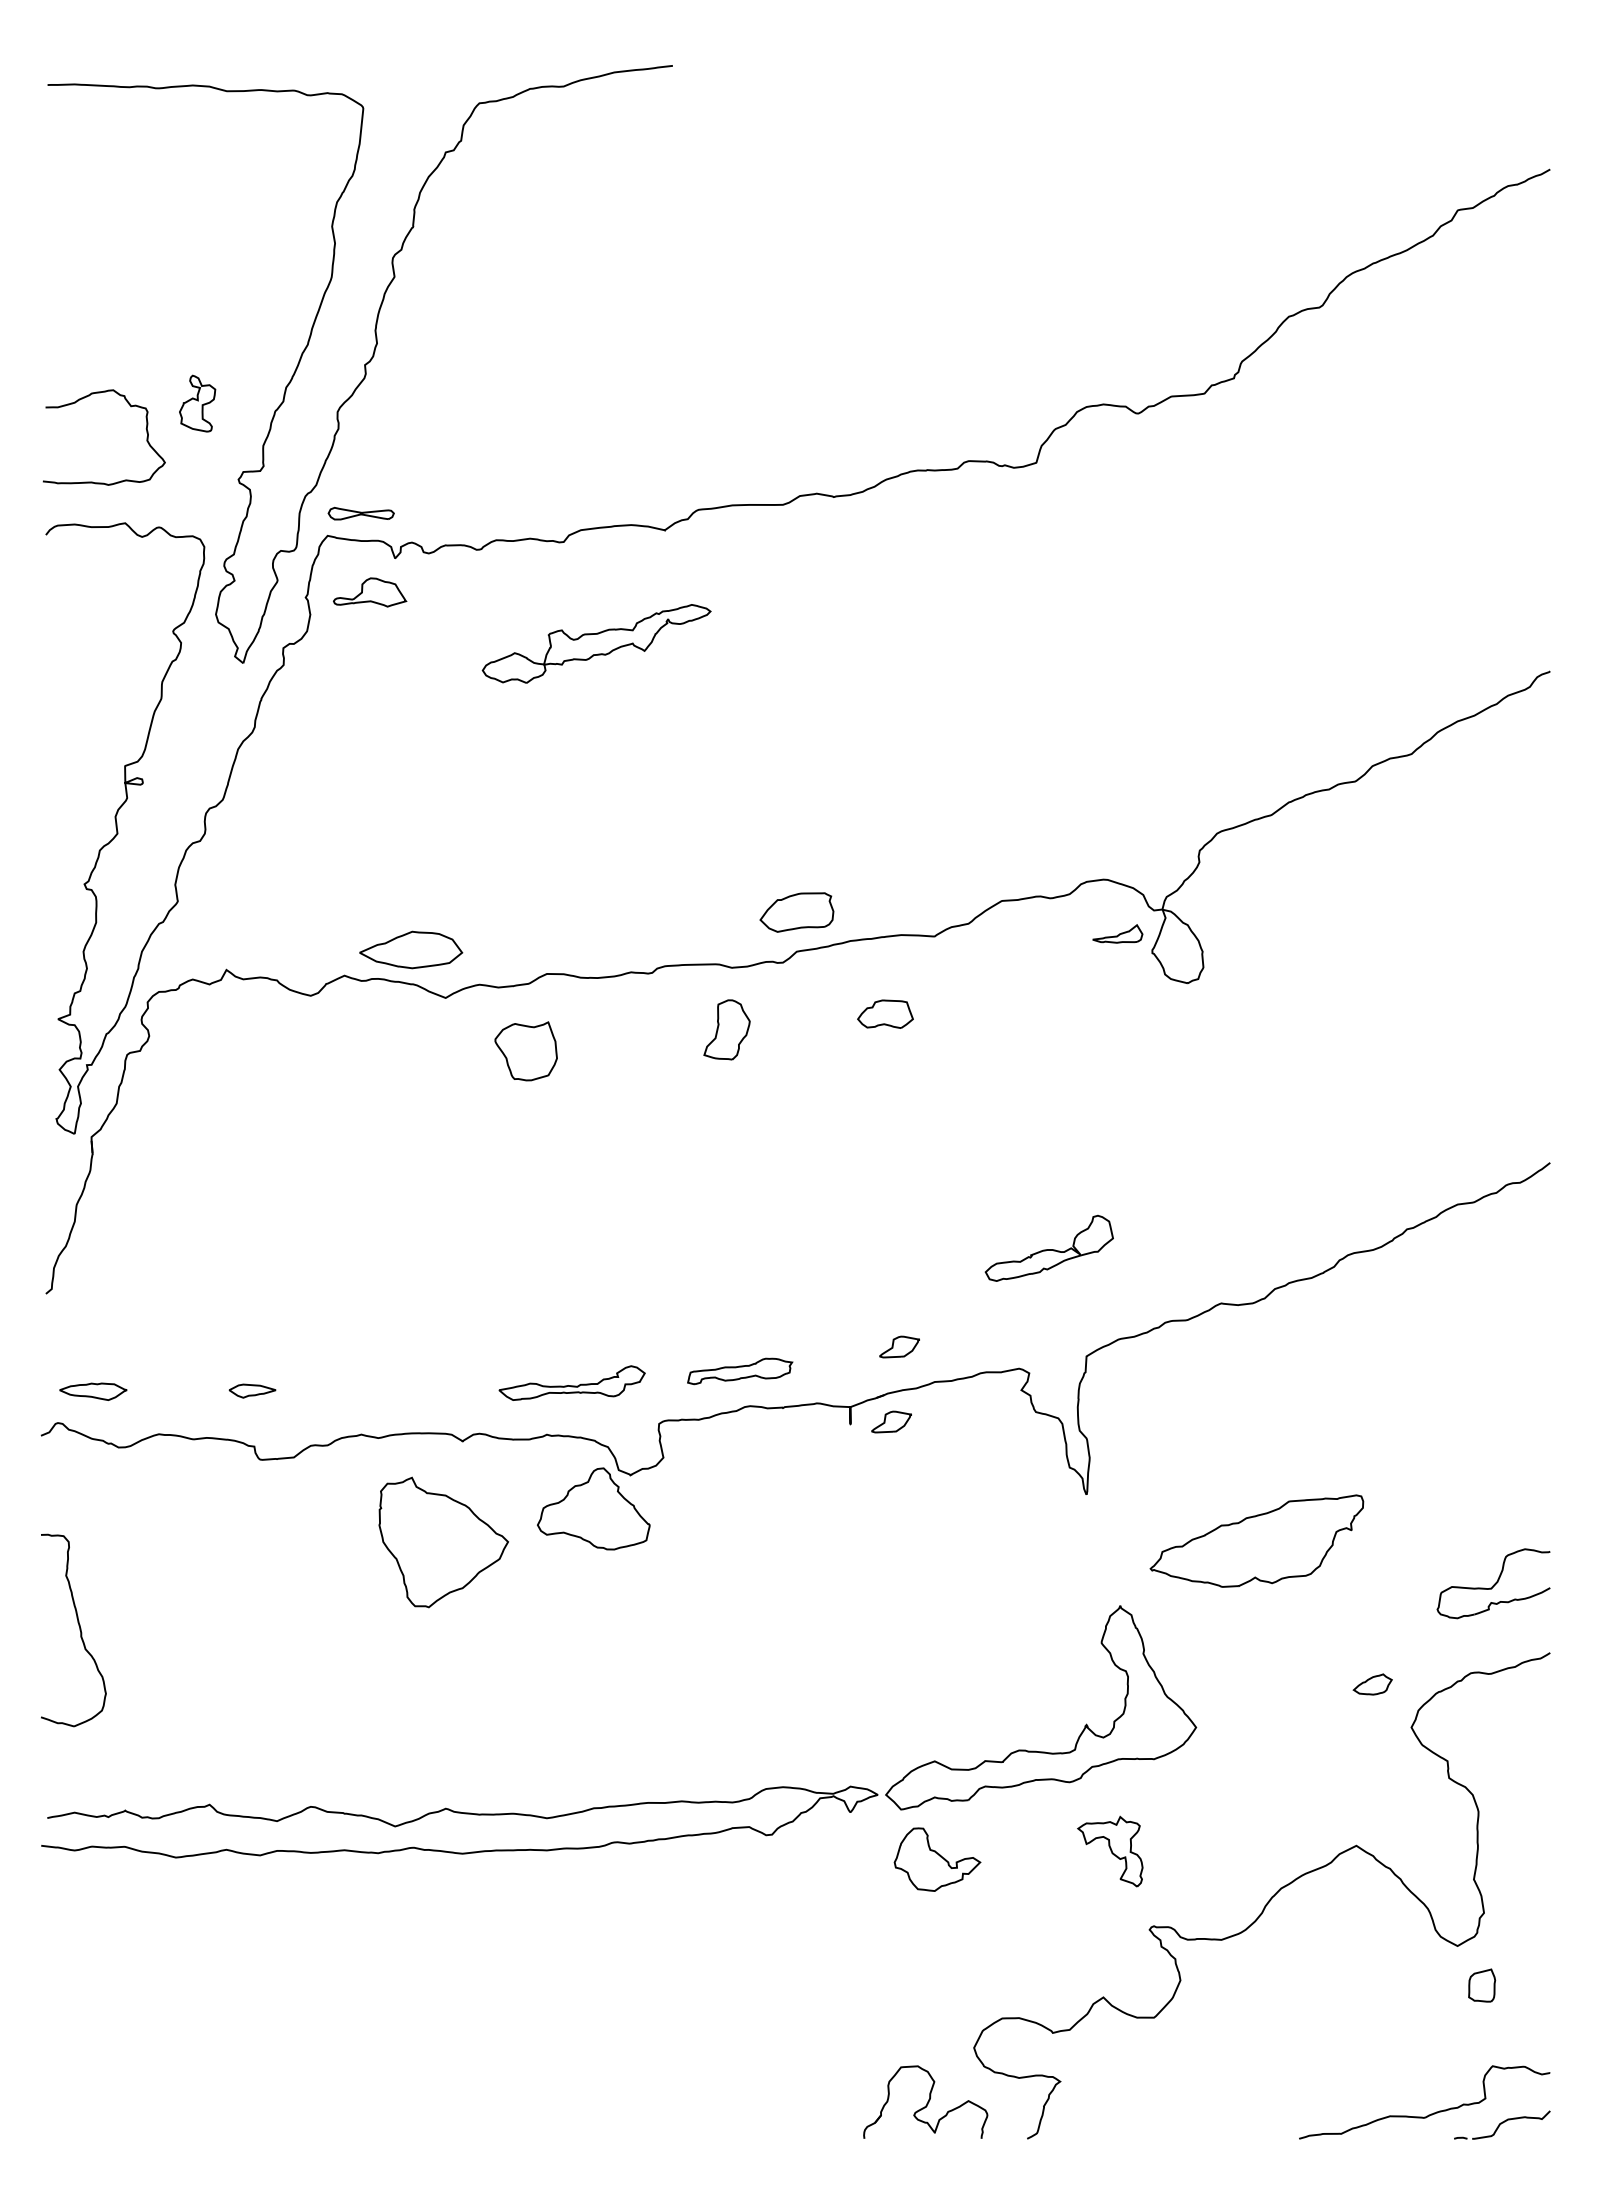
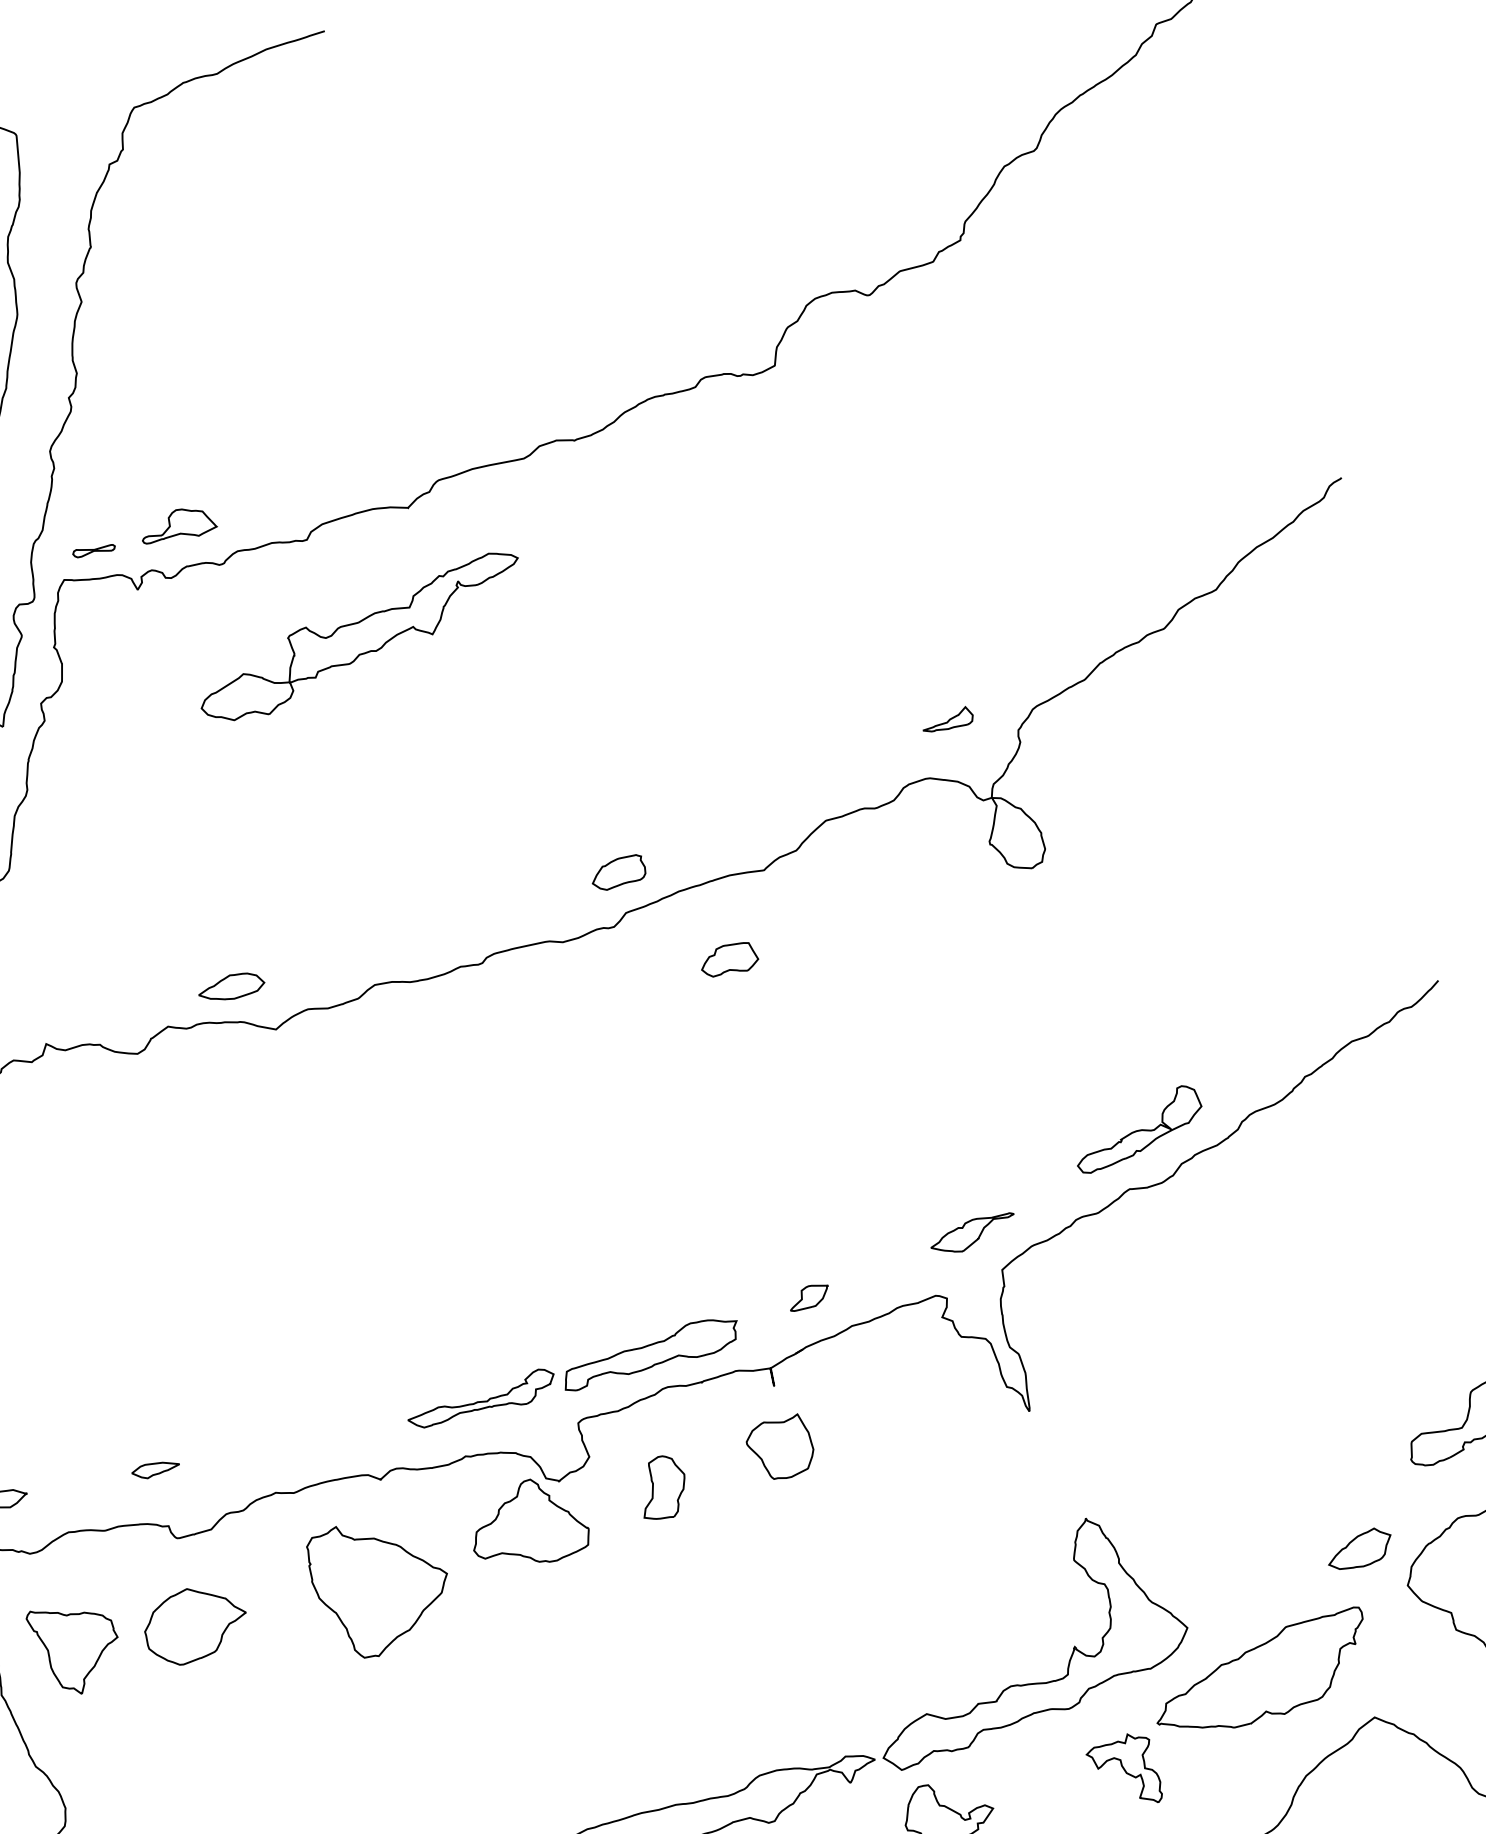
part: (360, 512) -> (93, 549), size x0.62
part: (370, 592) -> (178, 524), moved
part: (596, 643) -> (360, 637), size x1.43
part: (796, 912) -> (618, 872), size x0.71
part: (1117, 933) -> (947, 719), moved
part: (411, 949) -> (231, 986), size x0.62
part: (726, 1029) -> (662, 1487), moved
part: (525, 1051) -> (779, 1448), moved
part: (1048, 1247) -> (1137, 1128), moved
part: (1065, 1317) -> (973, 1234), added
part: (739, 1371) -> (650, 1353), size x1.67
part: (891, 1421) -> (815, 1374), removed
part: (1256, 1540) -> (1260, 1673), moved
part: (262, 1544) -> (196, 1624), added
part: (144, 1545) -> (75, 1648), added
part: (1372, 1684) -> (1359, 1549), size x1.67

